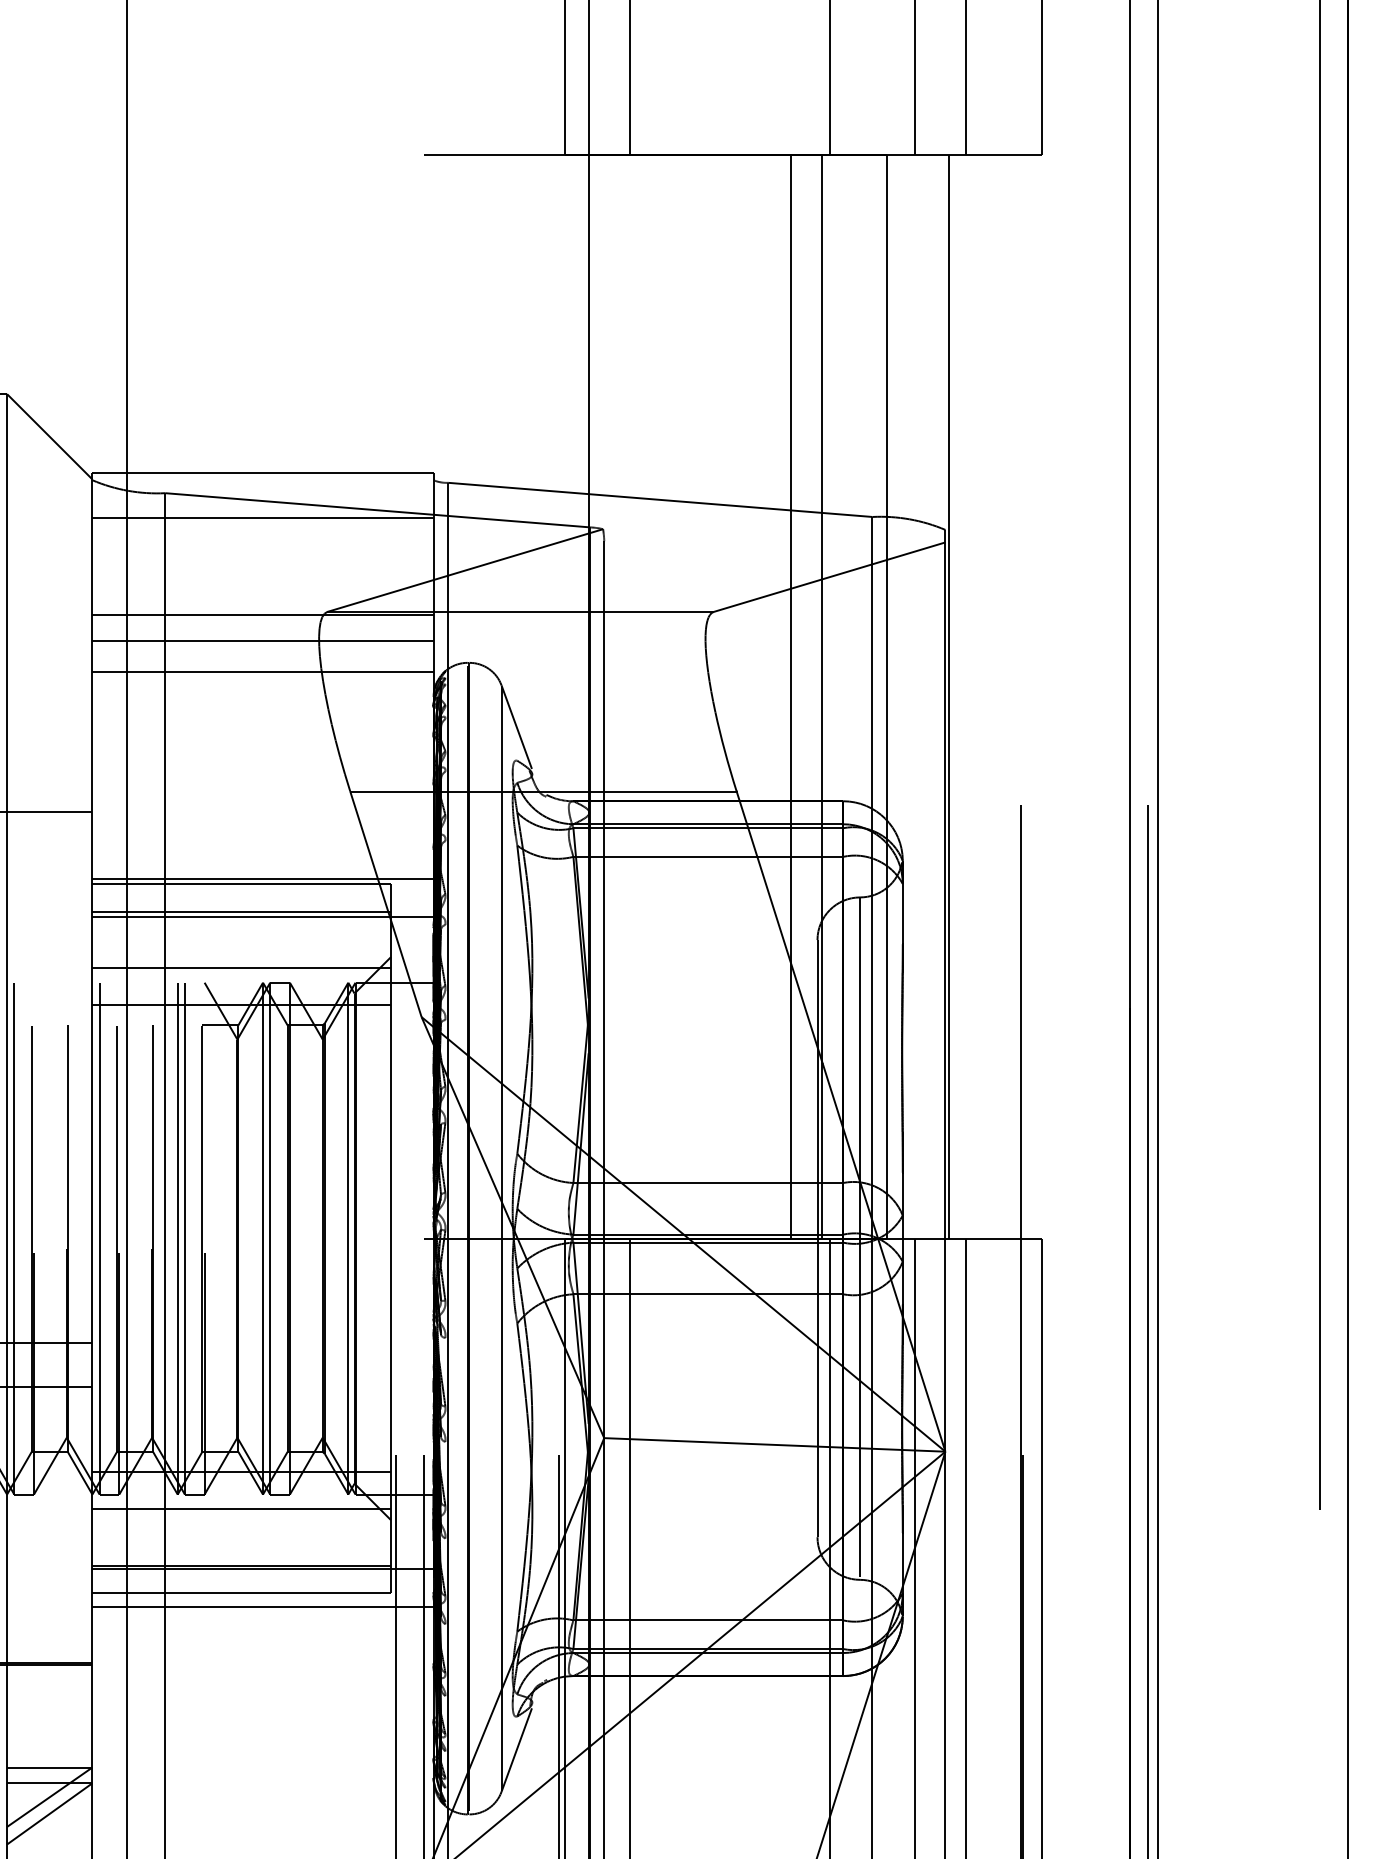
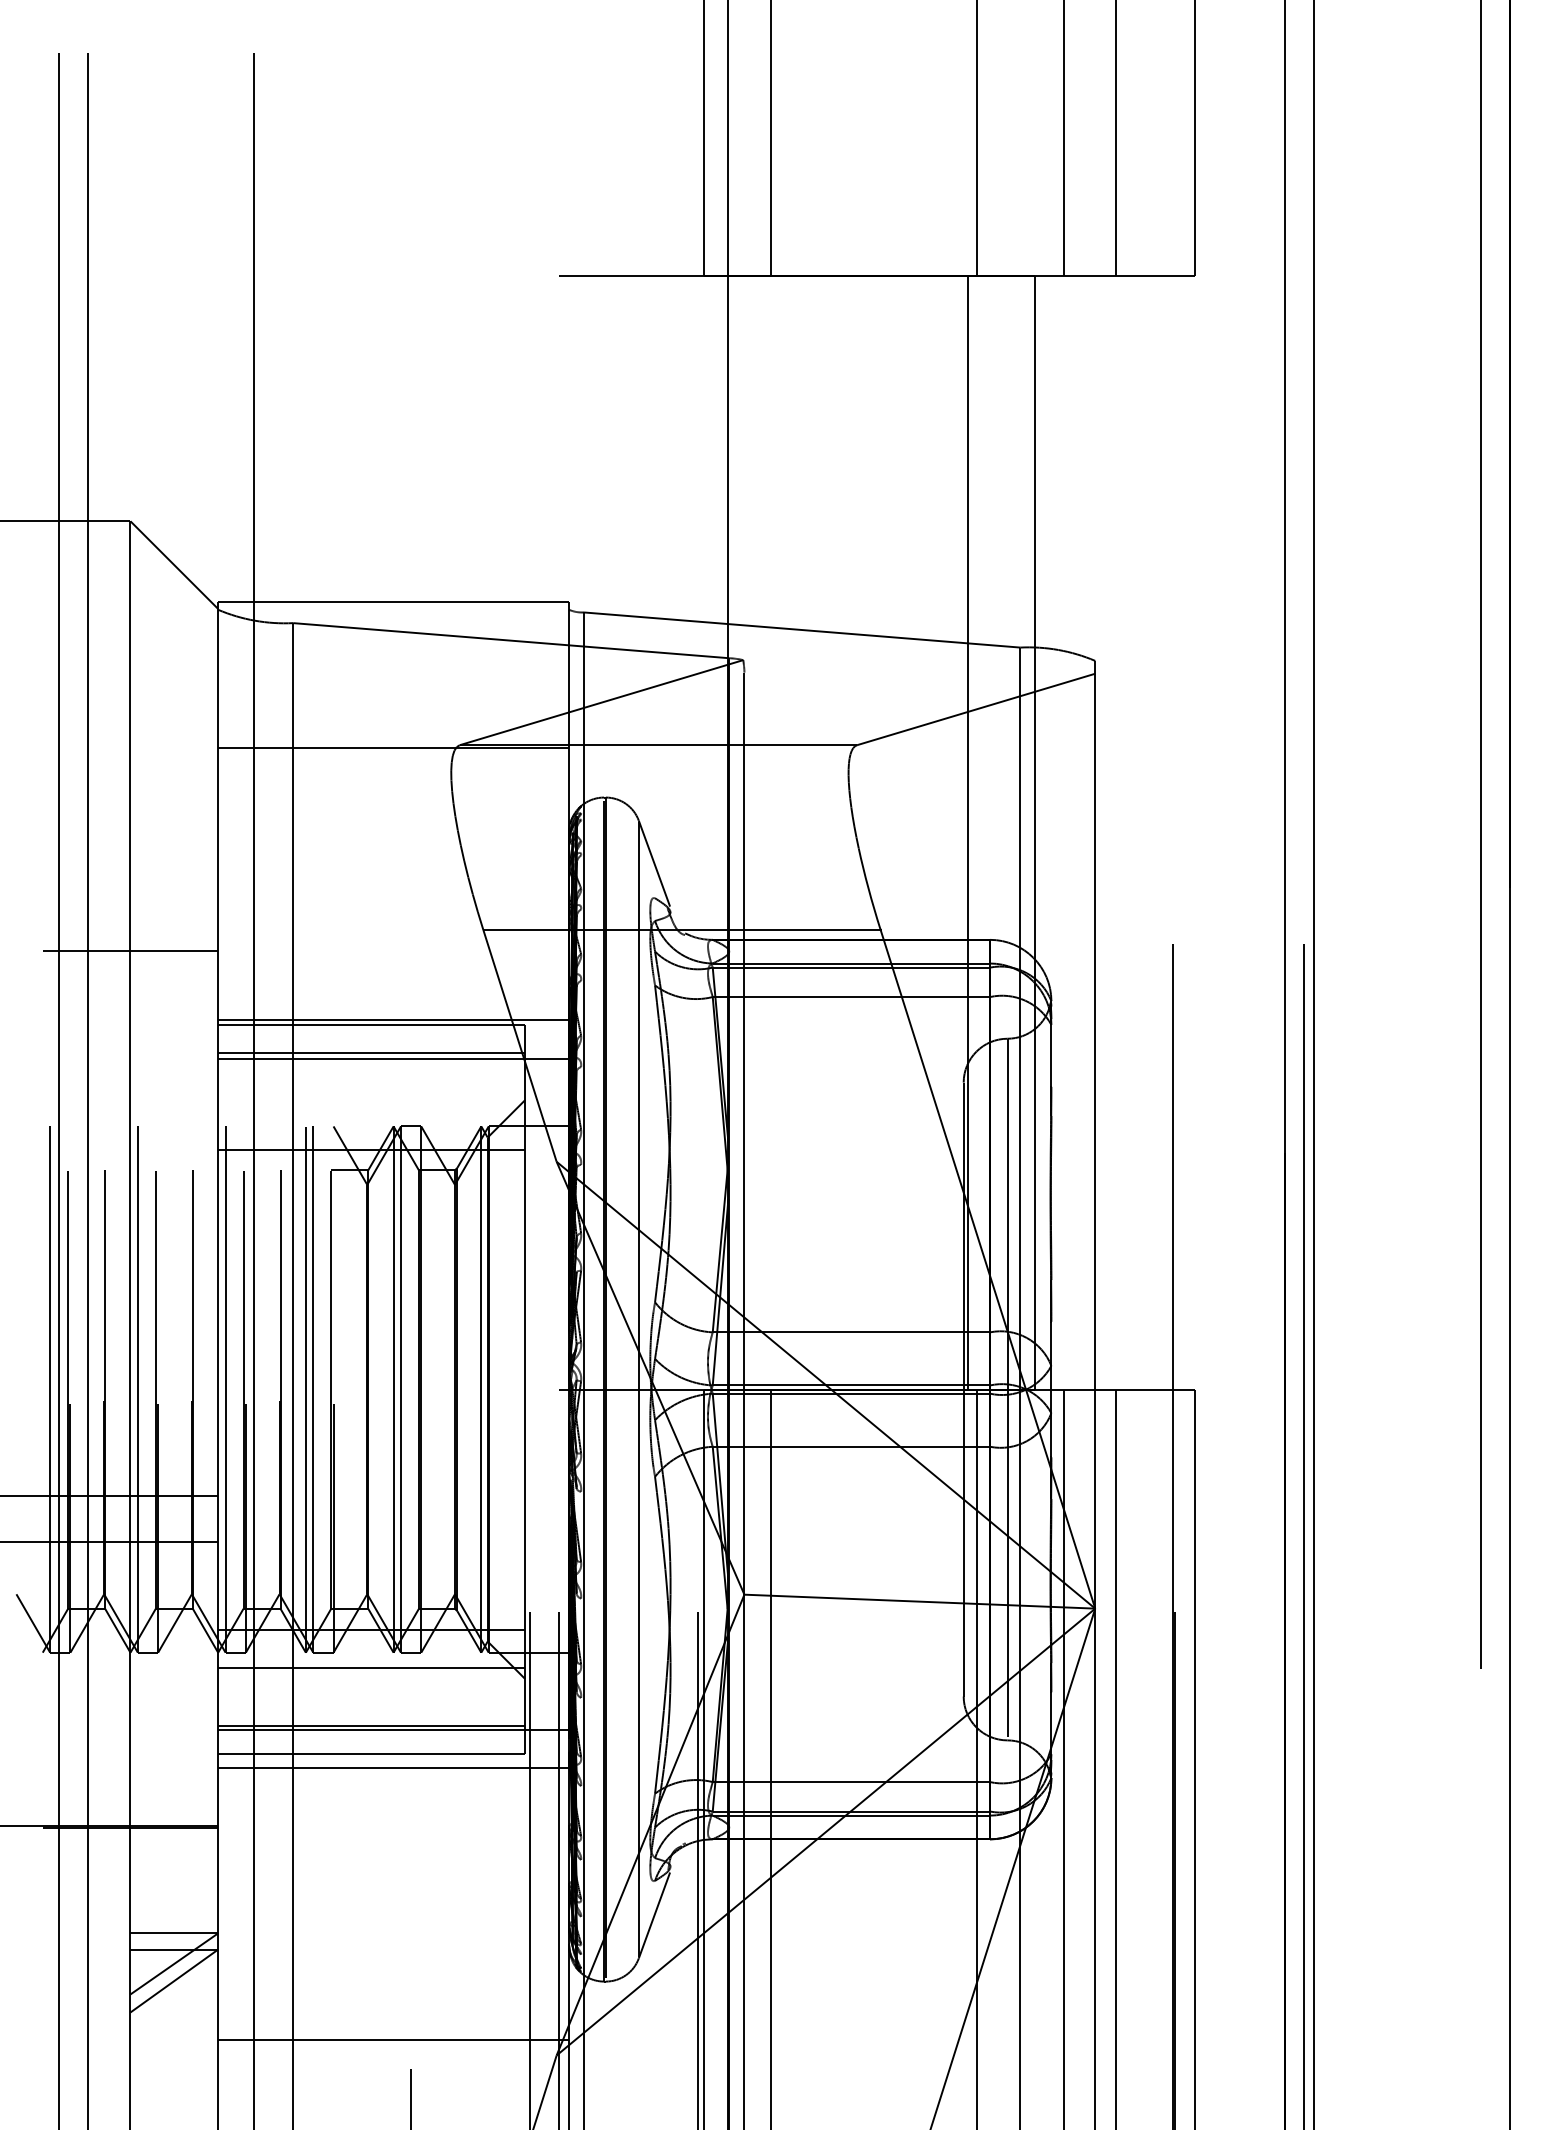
line: (262, 517) -> (393, 648), removed
line: (262, 641) -> (393, 775), removed
line: (262, 671) -> (393, 806), removed
line: (791, 696) -> (936, 832), removed
line: (949, 696) -> (1099, 832), removed
line: (241, 968) -> (371, 1111), removed

